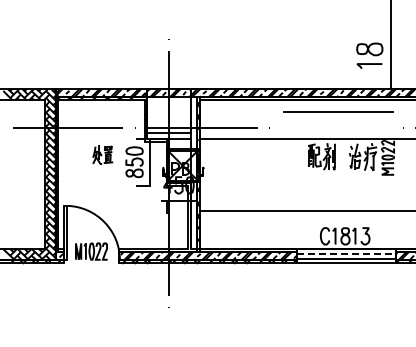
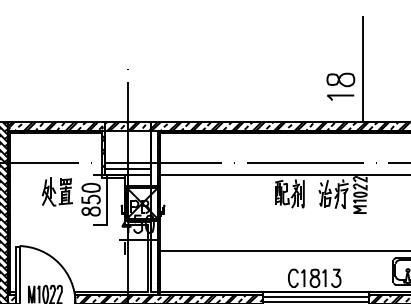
line: (338, 111) -> (305, 162), moved
part: (102, 154) -> (57, 191), size x1.43
line: (346, 253) -> (316, 296), dashed -> solid

